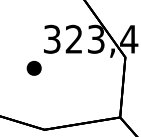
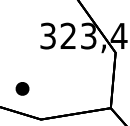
part: (34, 67) -> (22, 88), moved

